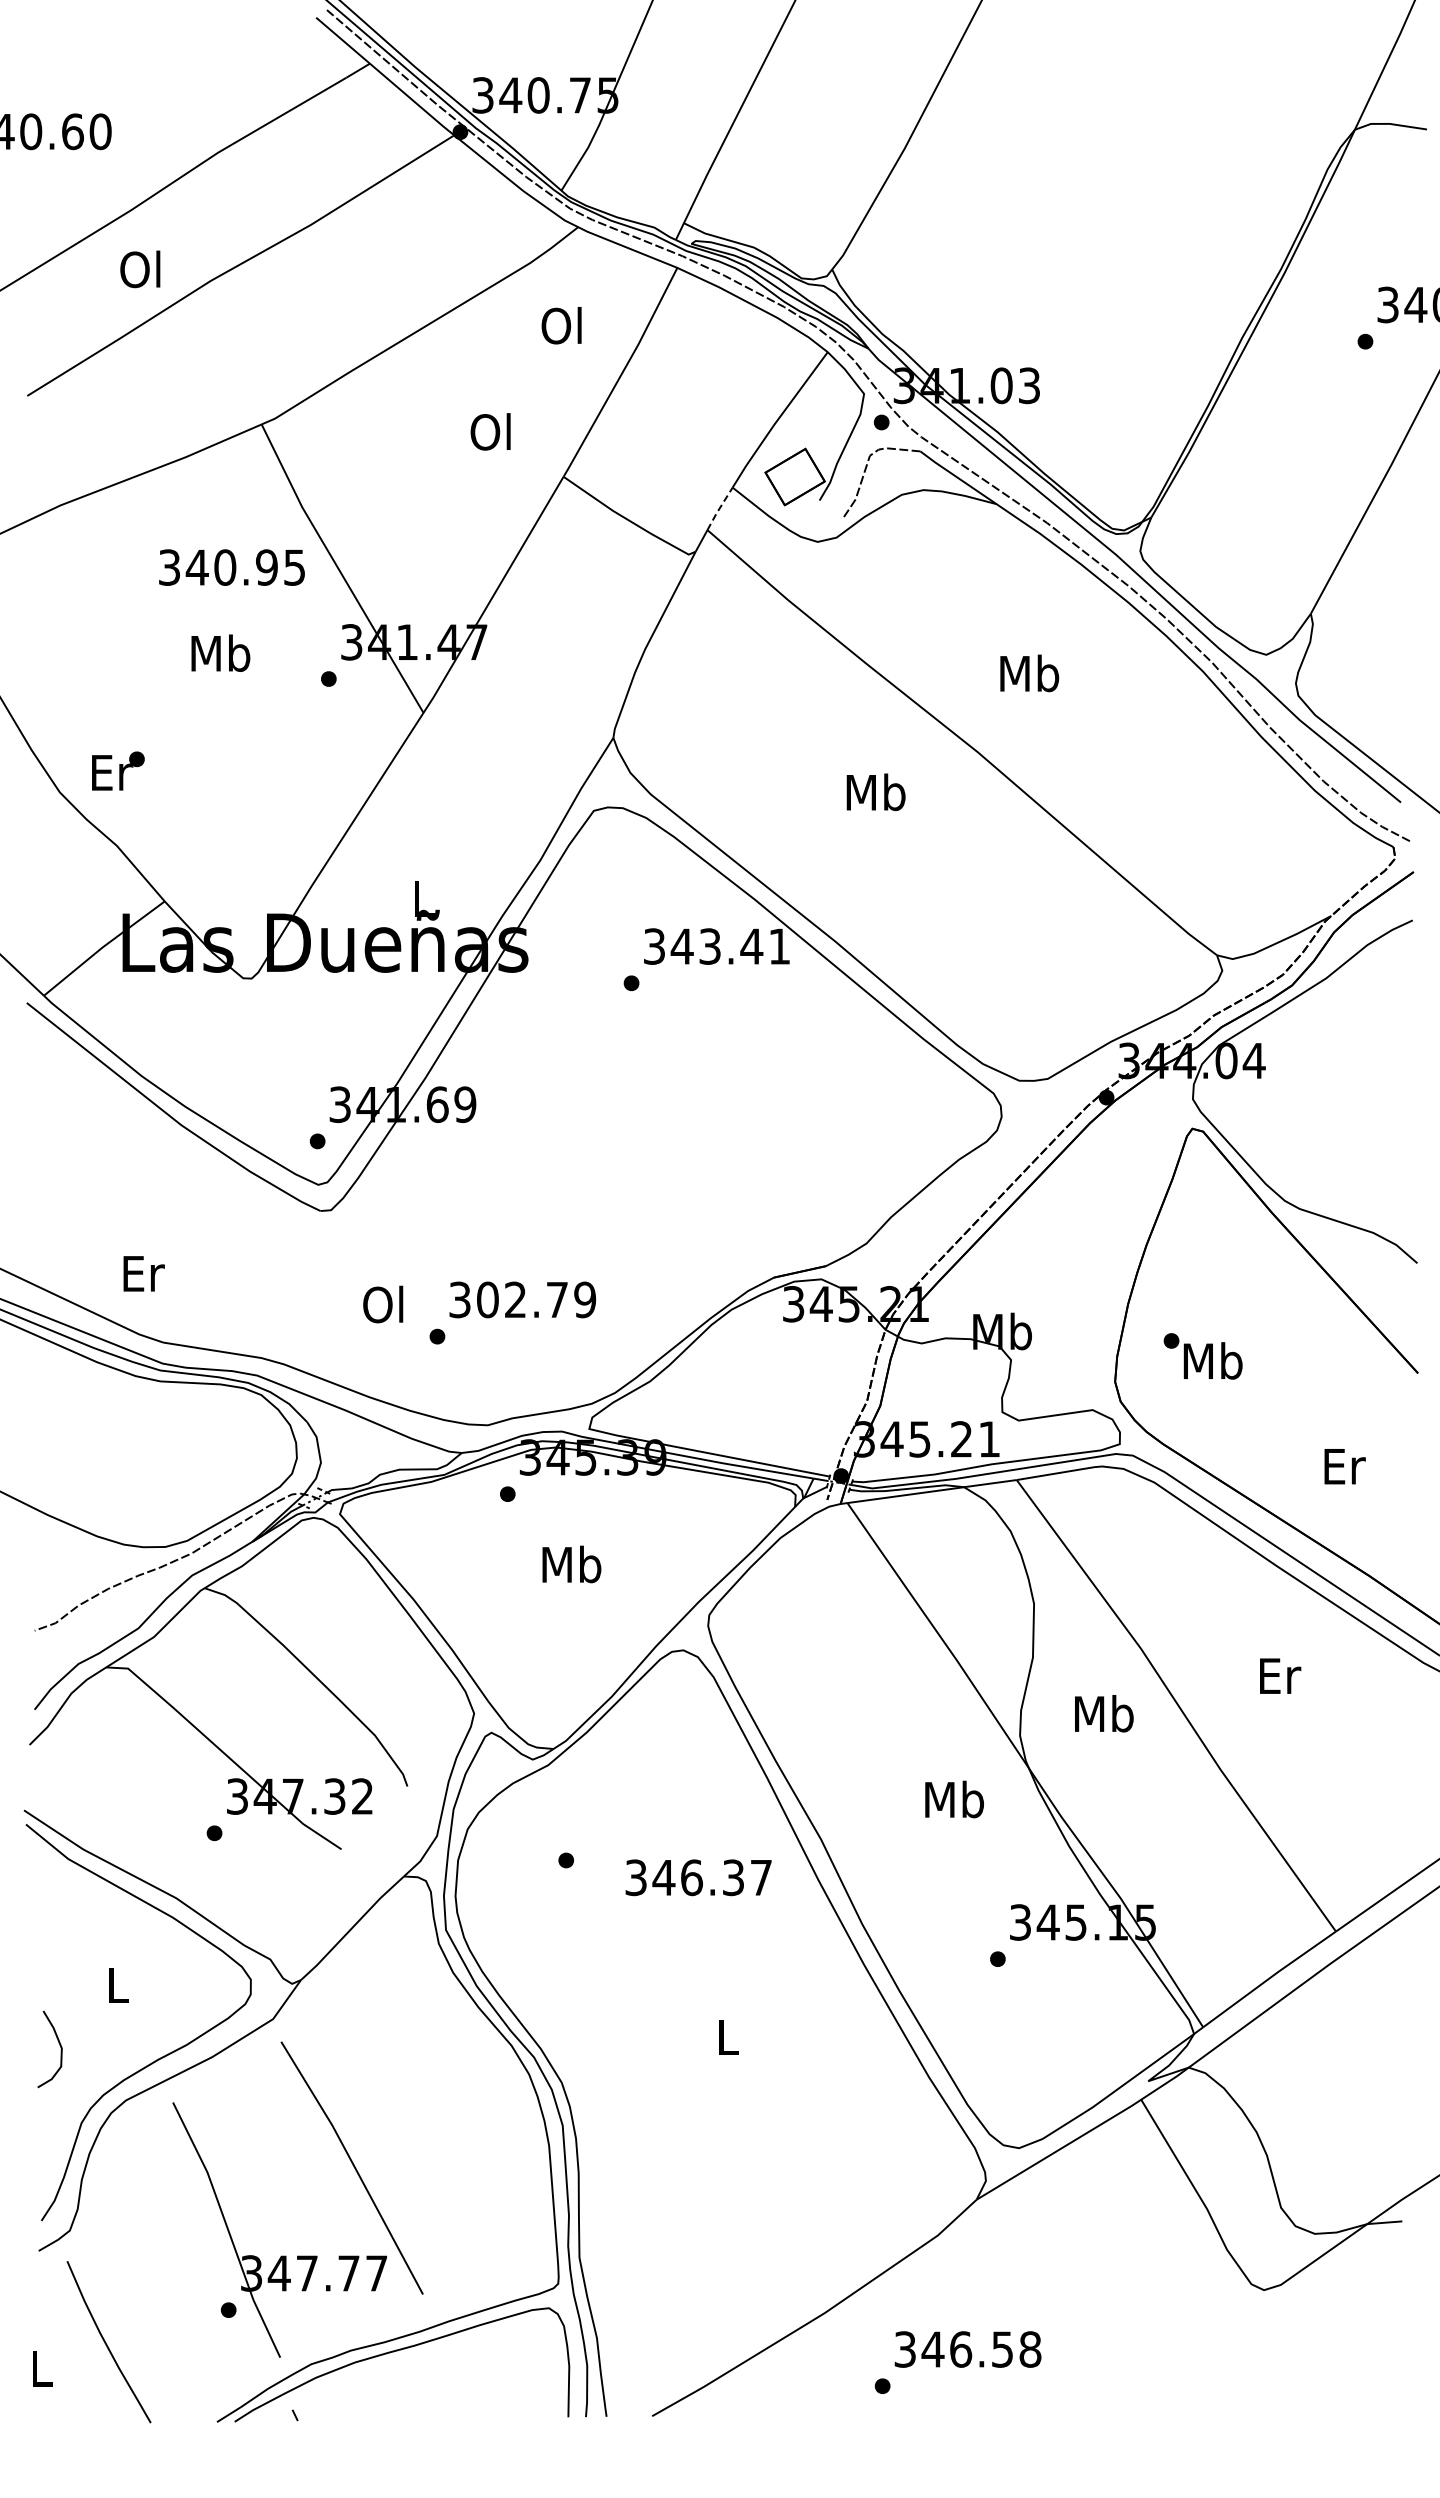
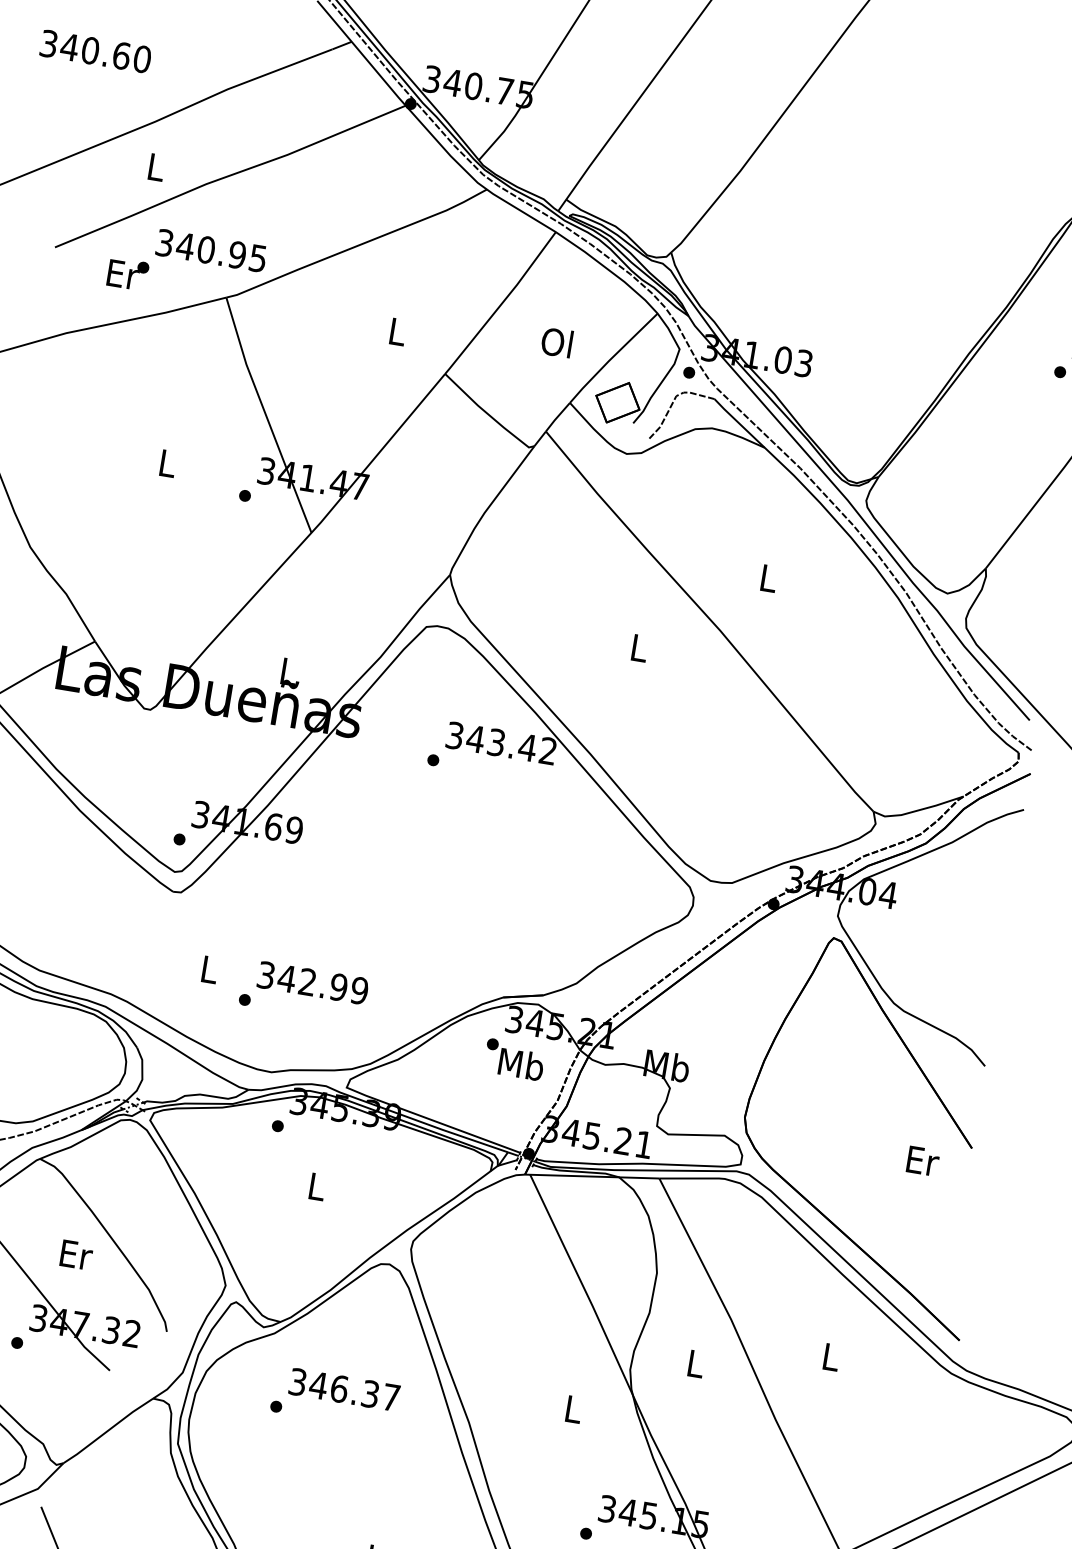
text: (140, 269) -> (155, 167), Ol -> L
text: (561, 325) -> (556, 342), moved
text: (490, 431) -> (396, 331), Ol -> L
line: (719, 508) -> (557, 416), dashed -> solid
text: (231, 567) -> (211, 250), moved
text: (220, 652) -> (167, 462), Mb -> L
text: (1029, 673) -> (768, 578), Mb -> L
text: (118, 770) -> (128, 273), moved
text: (875, 792) -> (638, 648), Mb -> L
text: (779, 946) -> (548, 751), 343.41 -> 343.42
text: (143, 1273) -> (76, 1254), moved
text: (522, 1299) -> (312, 982), 302.79 -> 342.99
text: (383, 1304) -> (208, 969), Ol -> L
text: (1202, 1356) -> (514, 1059), moved
text: (1344, 1466) -> (922, 1161), moved
text: (571, 1564) -> (316, 1186), Mb -> L
text: (1280, 1675) -> (832, 1356), Er -> L
text: (1104, 1713) -> (696, 1363), Mb -> L
text: (954, 1799) -> (573, 1409), Mb -> L
text: (698, 1877) -> (344, 1389), moved

